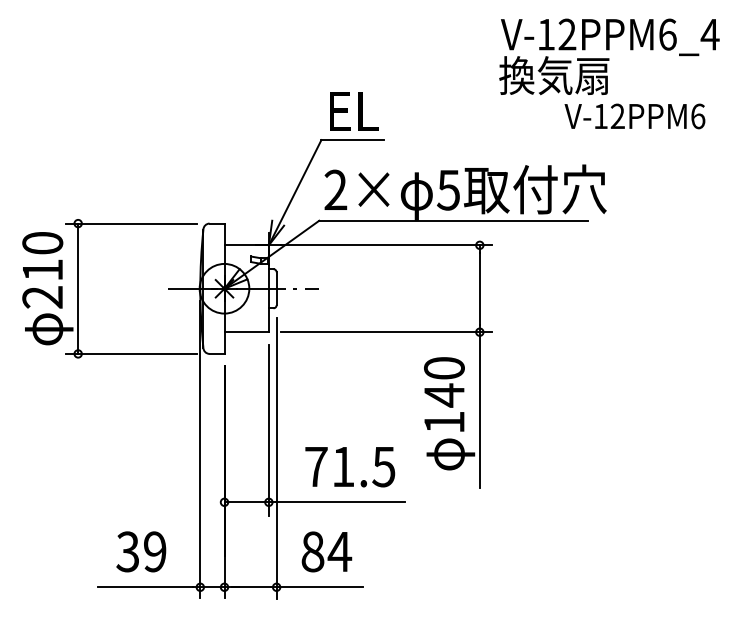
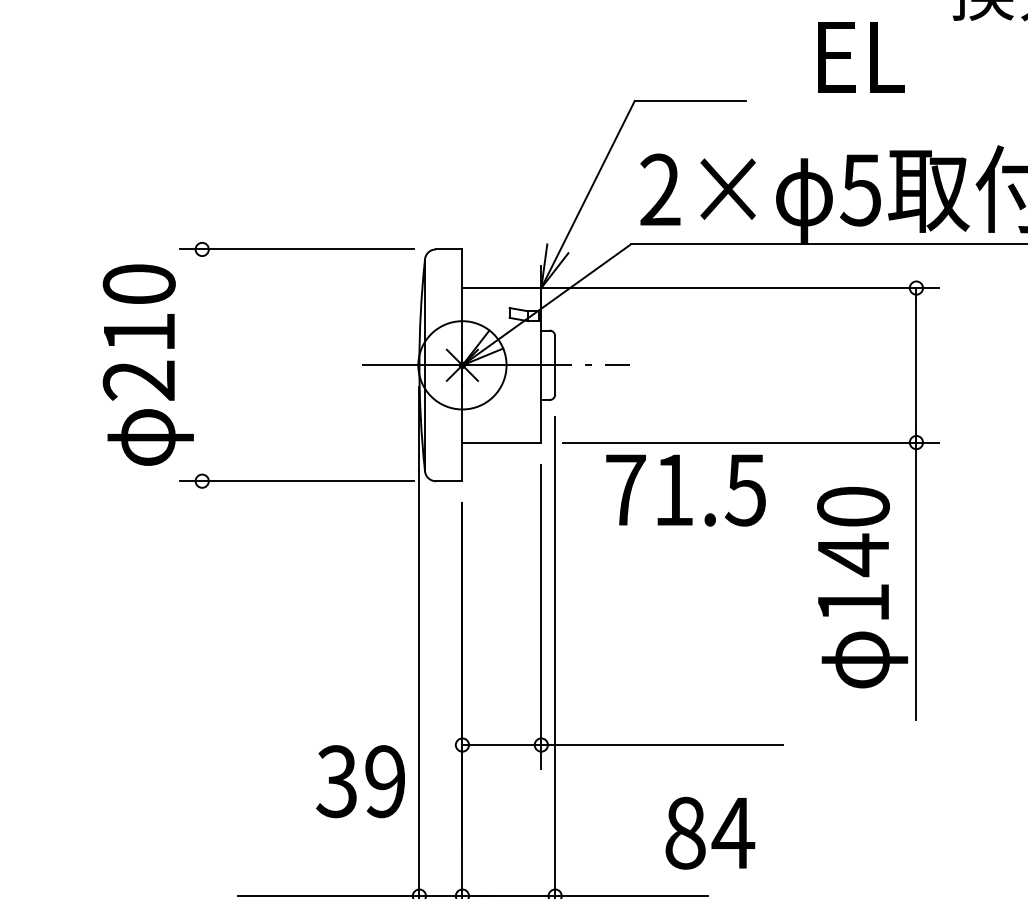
text: (354, 111) -> (862, 57), moved
line: (78, 288) -> (202, 364), removed
text: (350, 467) -> (686, 491), moved
text: (141, 551) -> (361, 780), moved
text: (326, 551) -> (709, 832), moved

